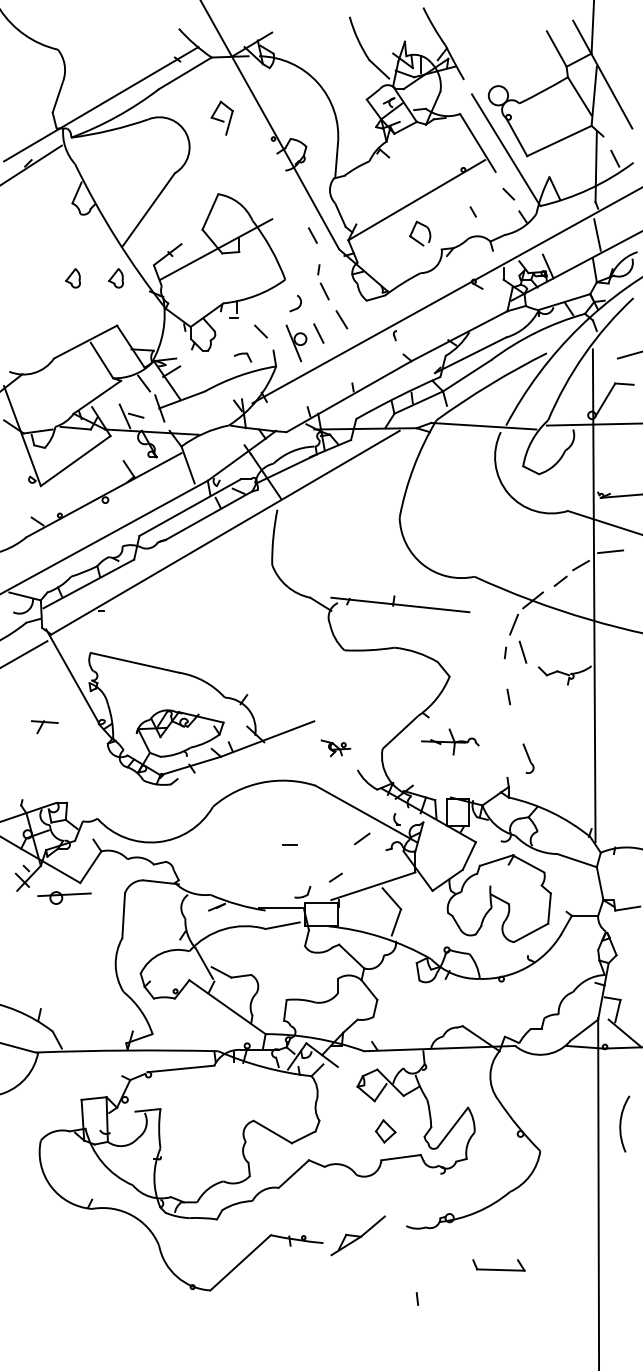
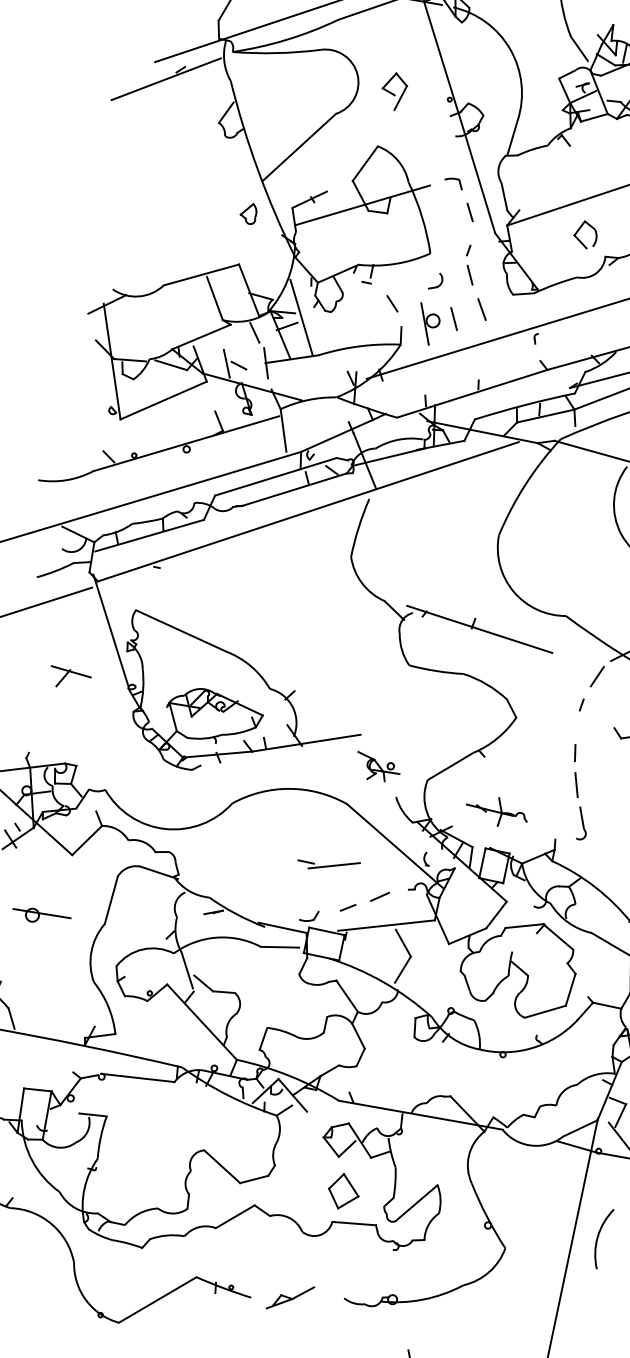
part: (221, 117) -> (393, 90), moved
part: (72, 278) -> (201, 203), removed
part: (242, 357) -> (453, 182), moved
line: (182, 360) -> (301, 316), added
line: (522, 651) -> (576, 784), moved
part: (44, 726) -> (69, 678), size x1.43
part: (450, 741) -> (497, 811), moved
part: (335, 748) -> (377, 768), size x1.43
line: (362, 838) -> (380, 896), moved
line: (315, 842) -> (334, 865), added
part: (64, 897) -> (41, 916), moved
part: (385, 1131) -> (343, 1191), size x1.43
part: (358, 1235) -> (290, 1297), size x0.71

